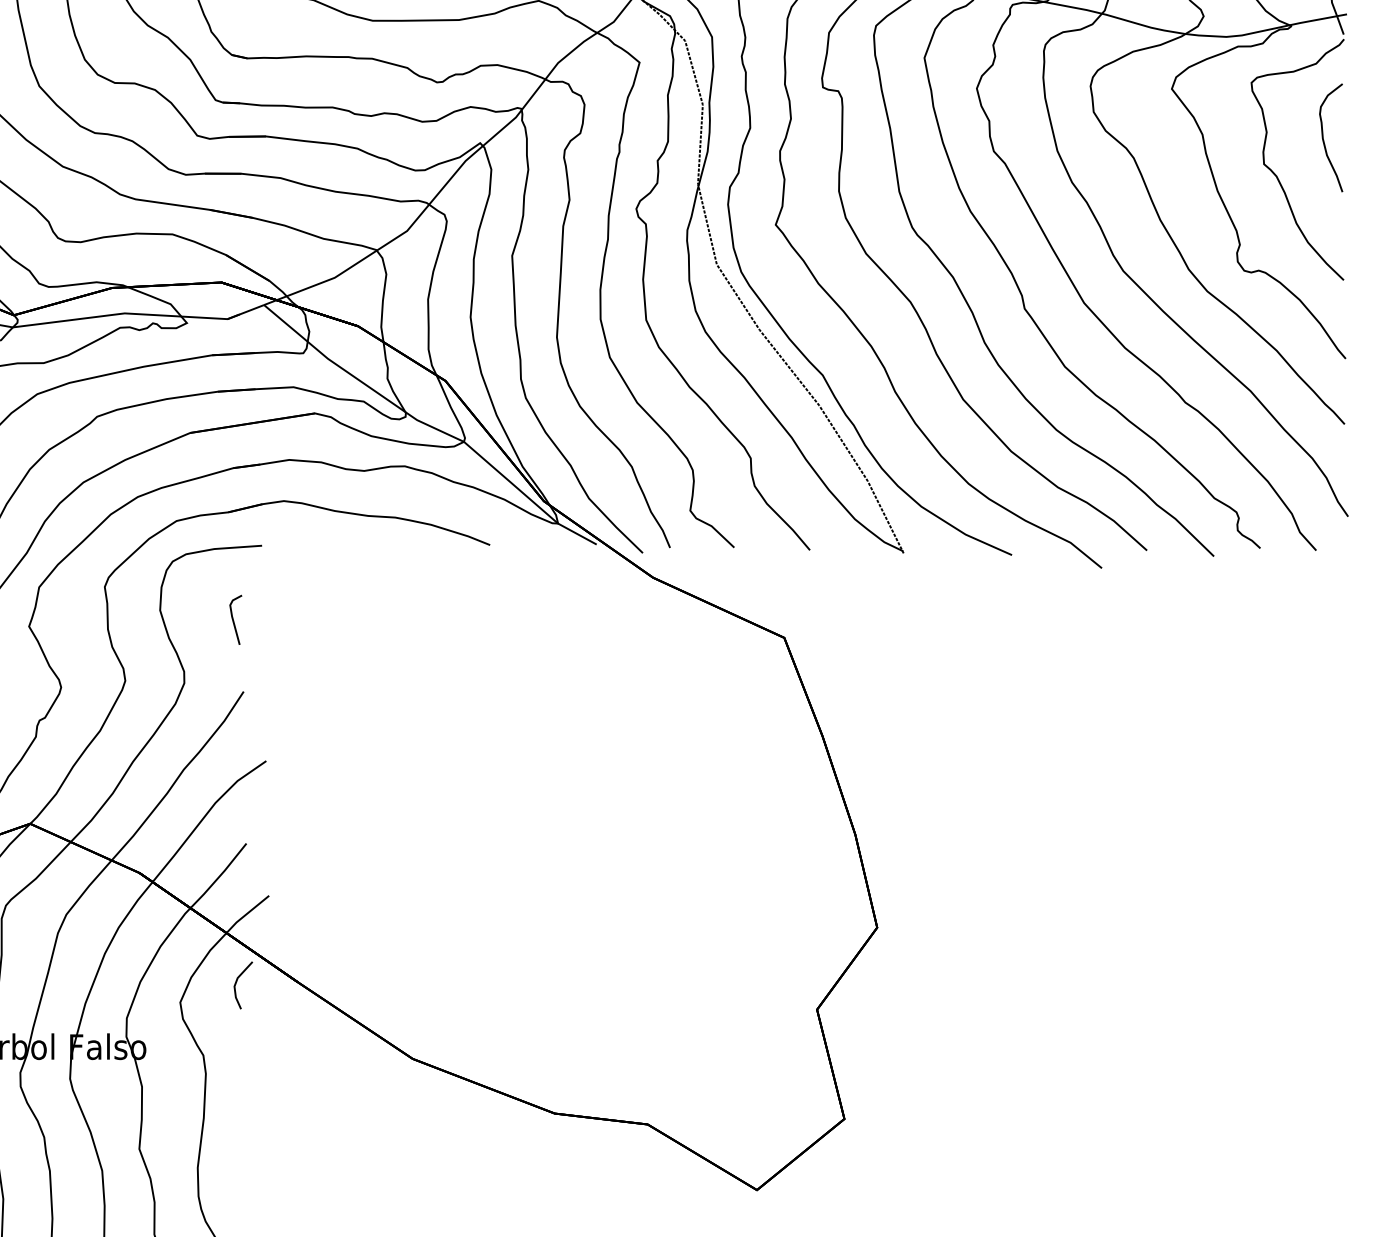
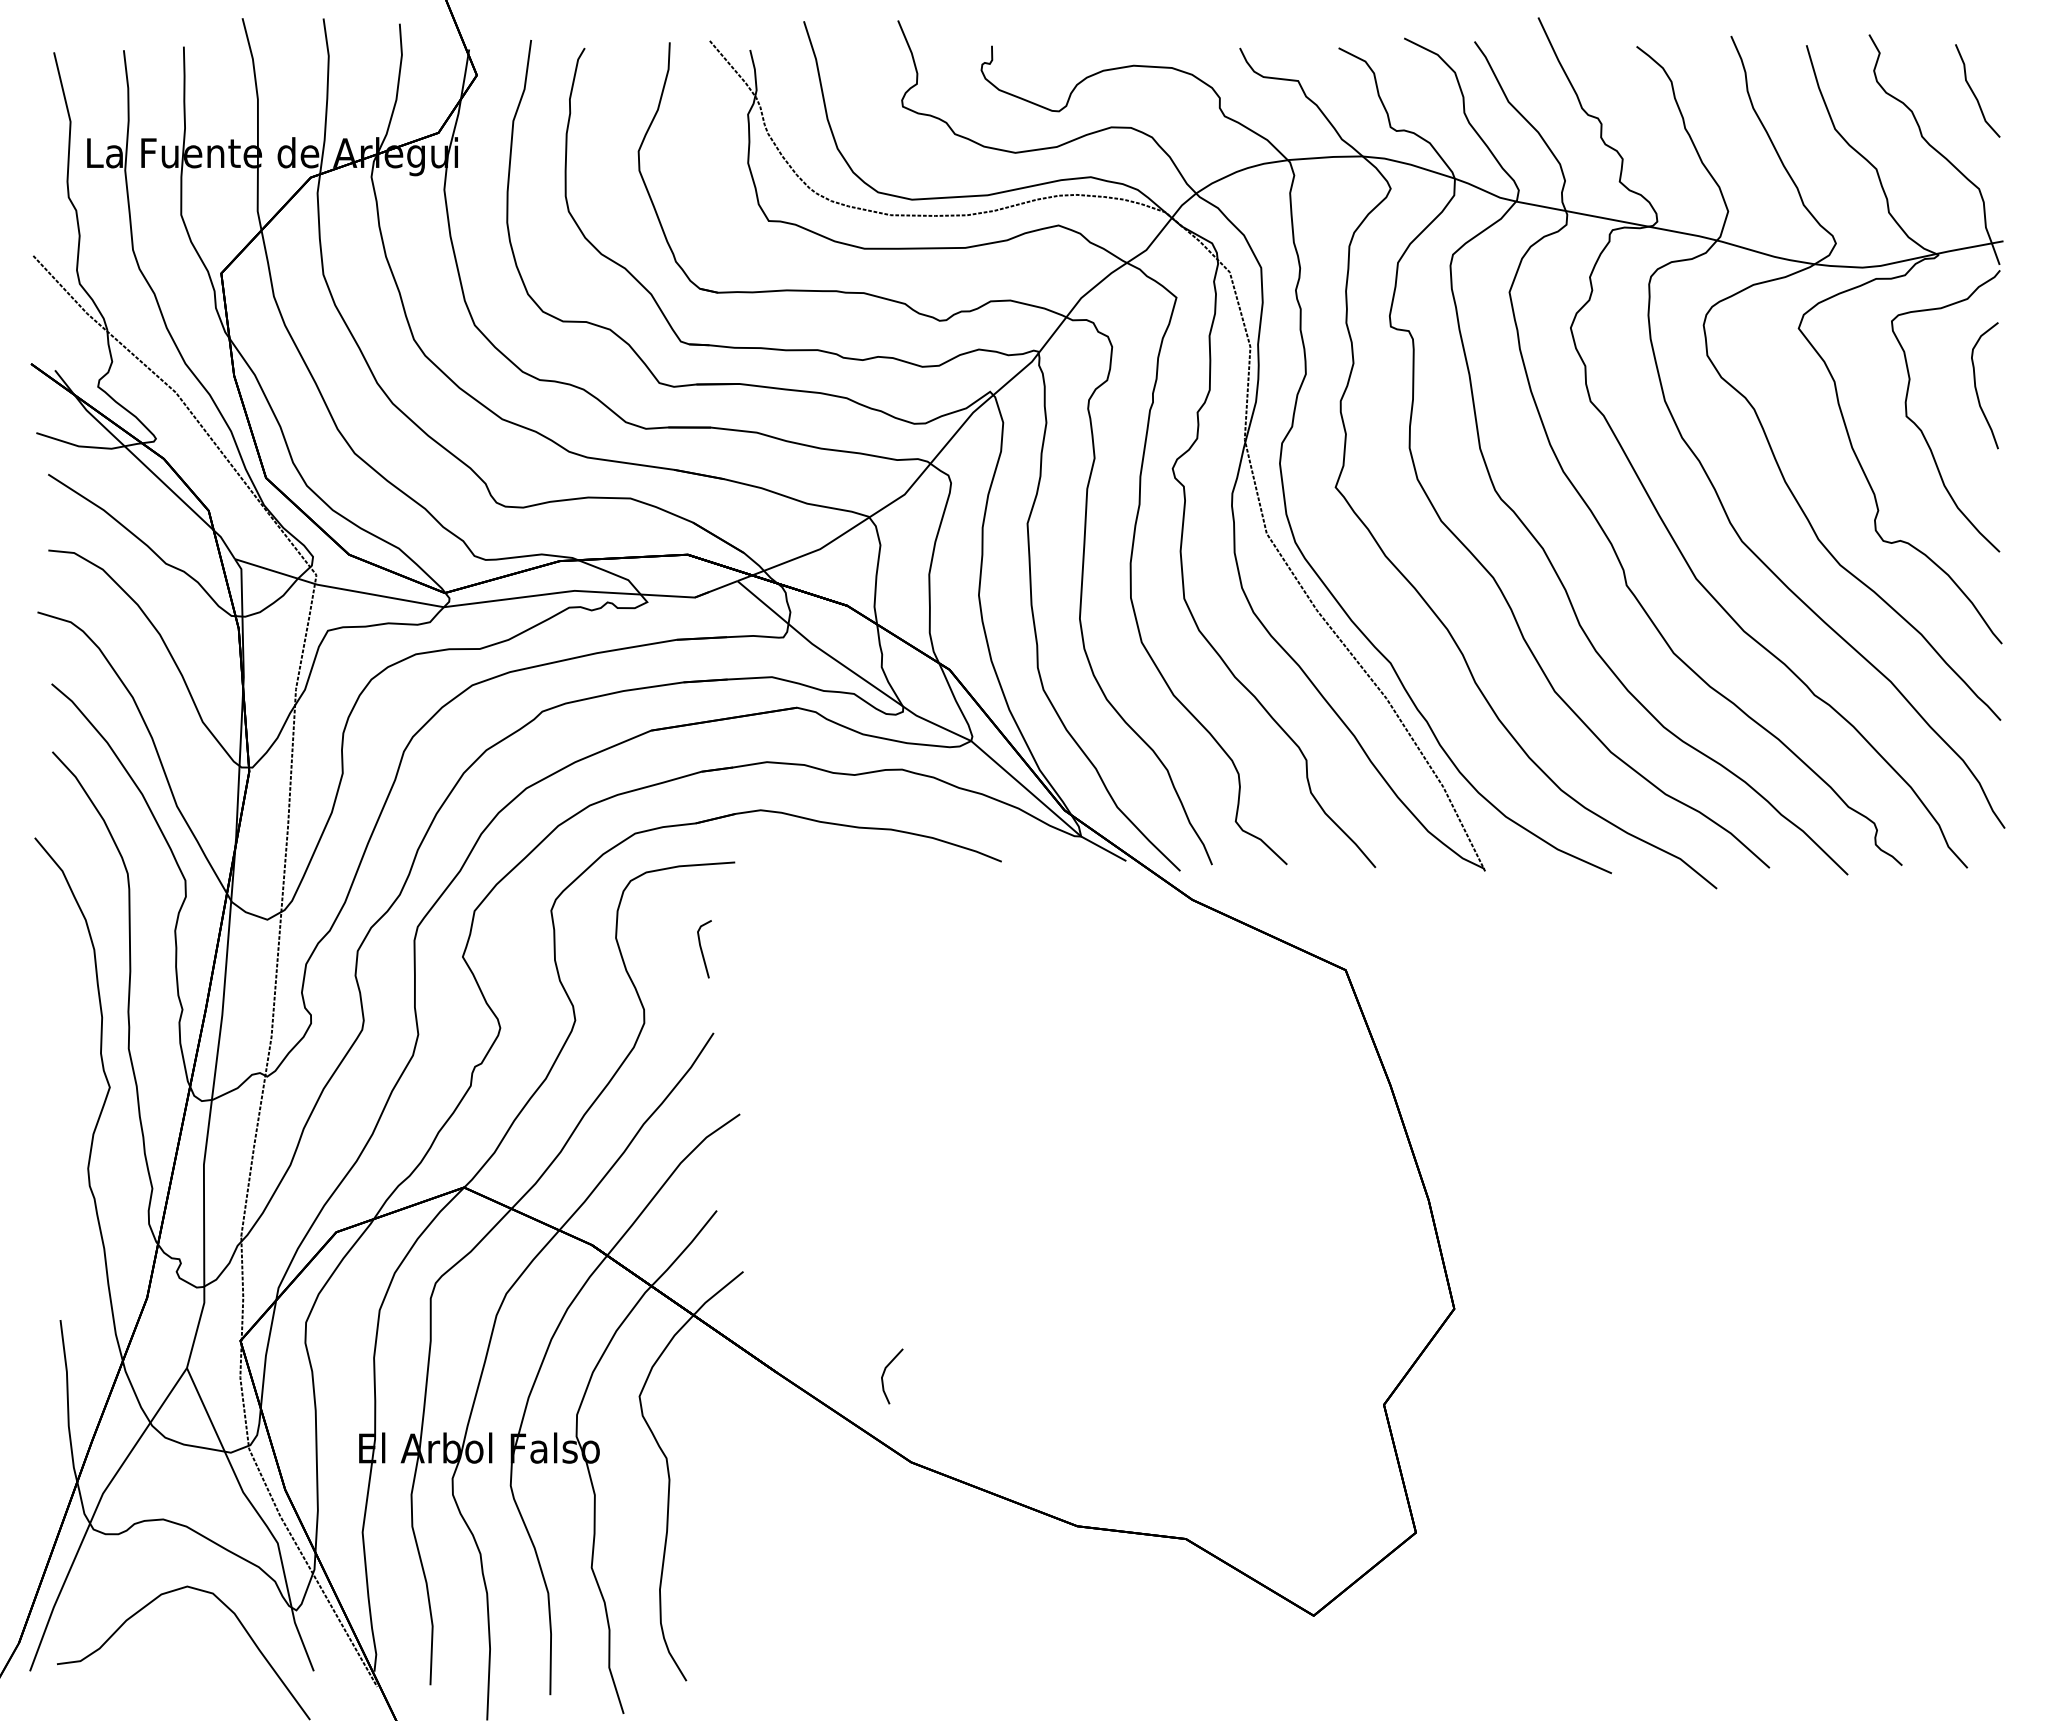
part: (236, 983) -> (884, 1374), moved

